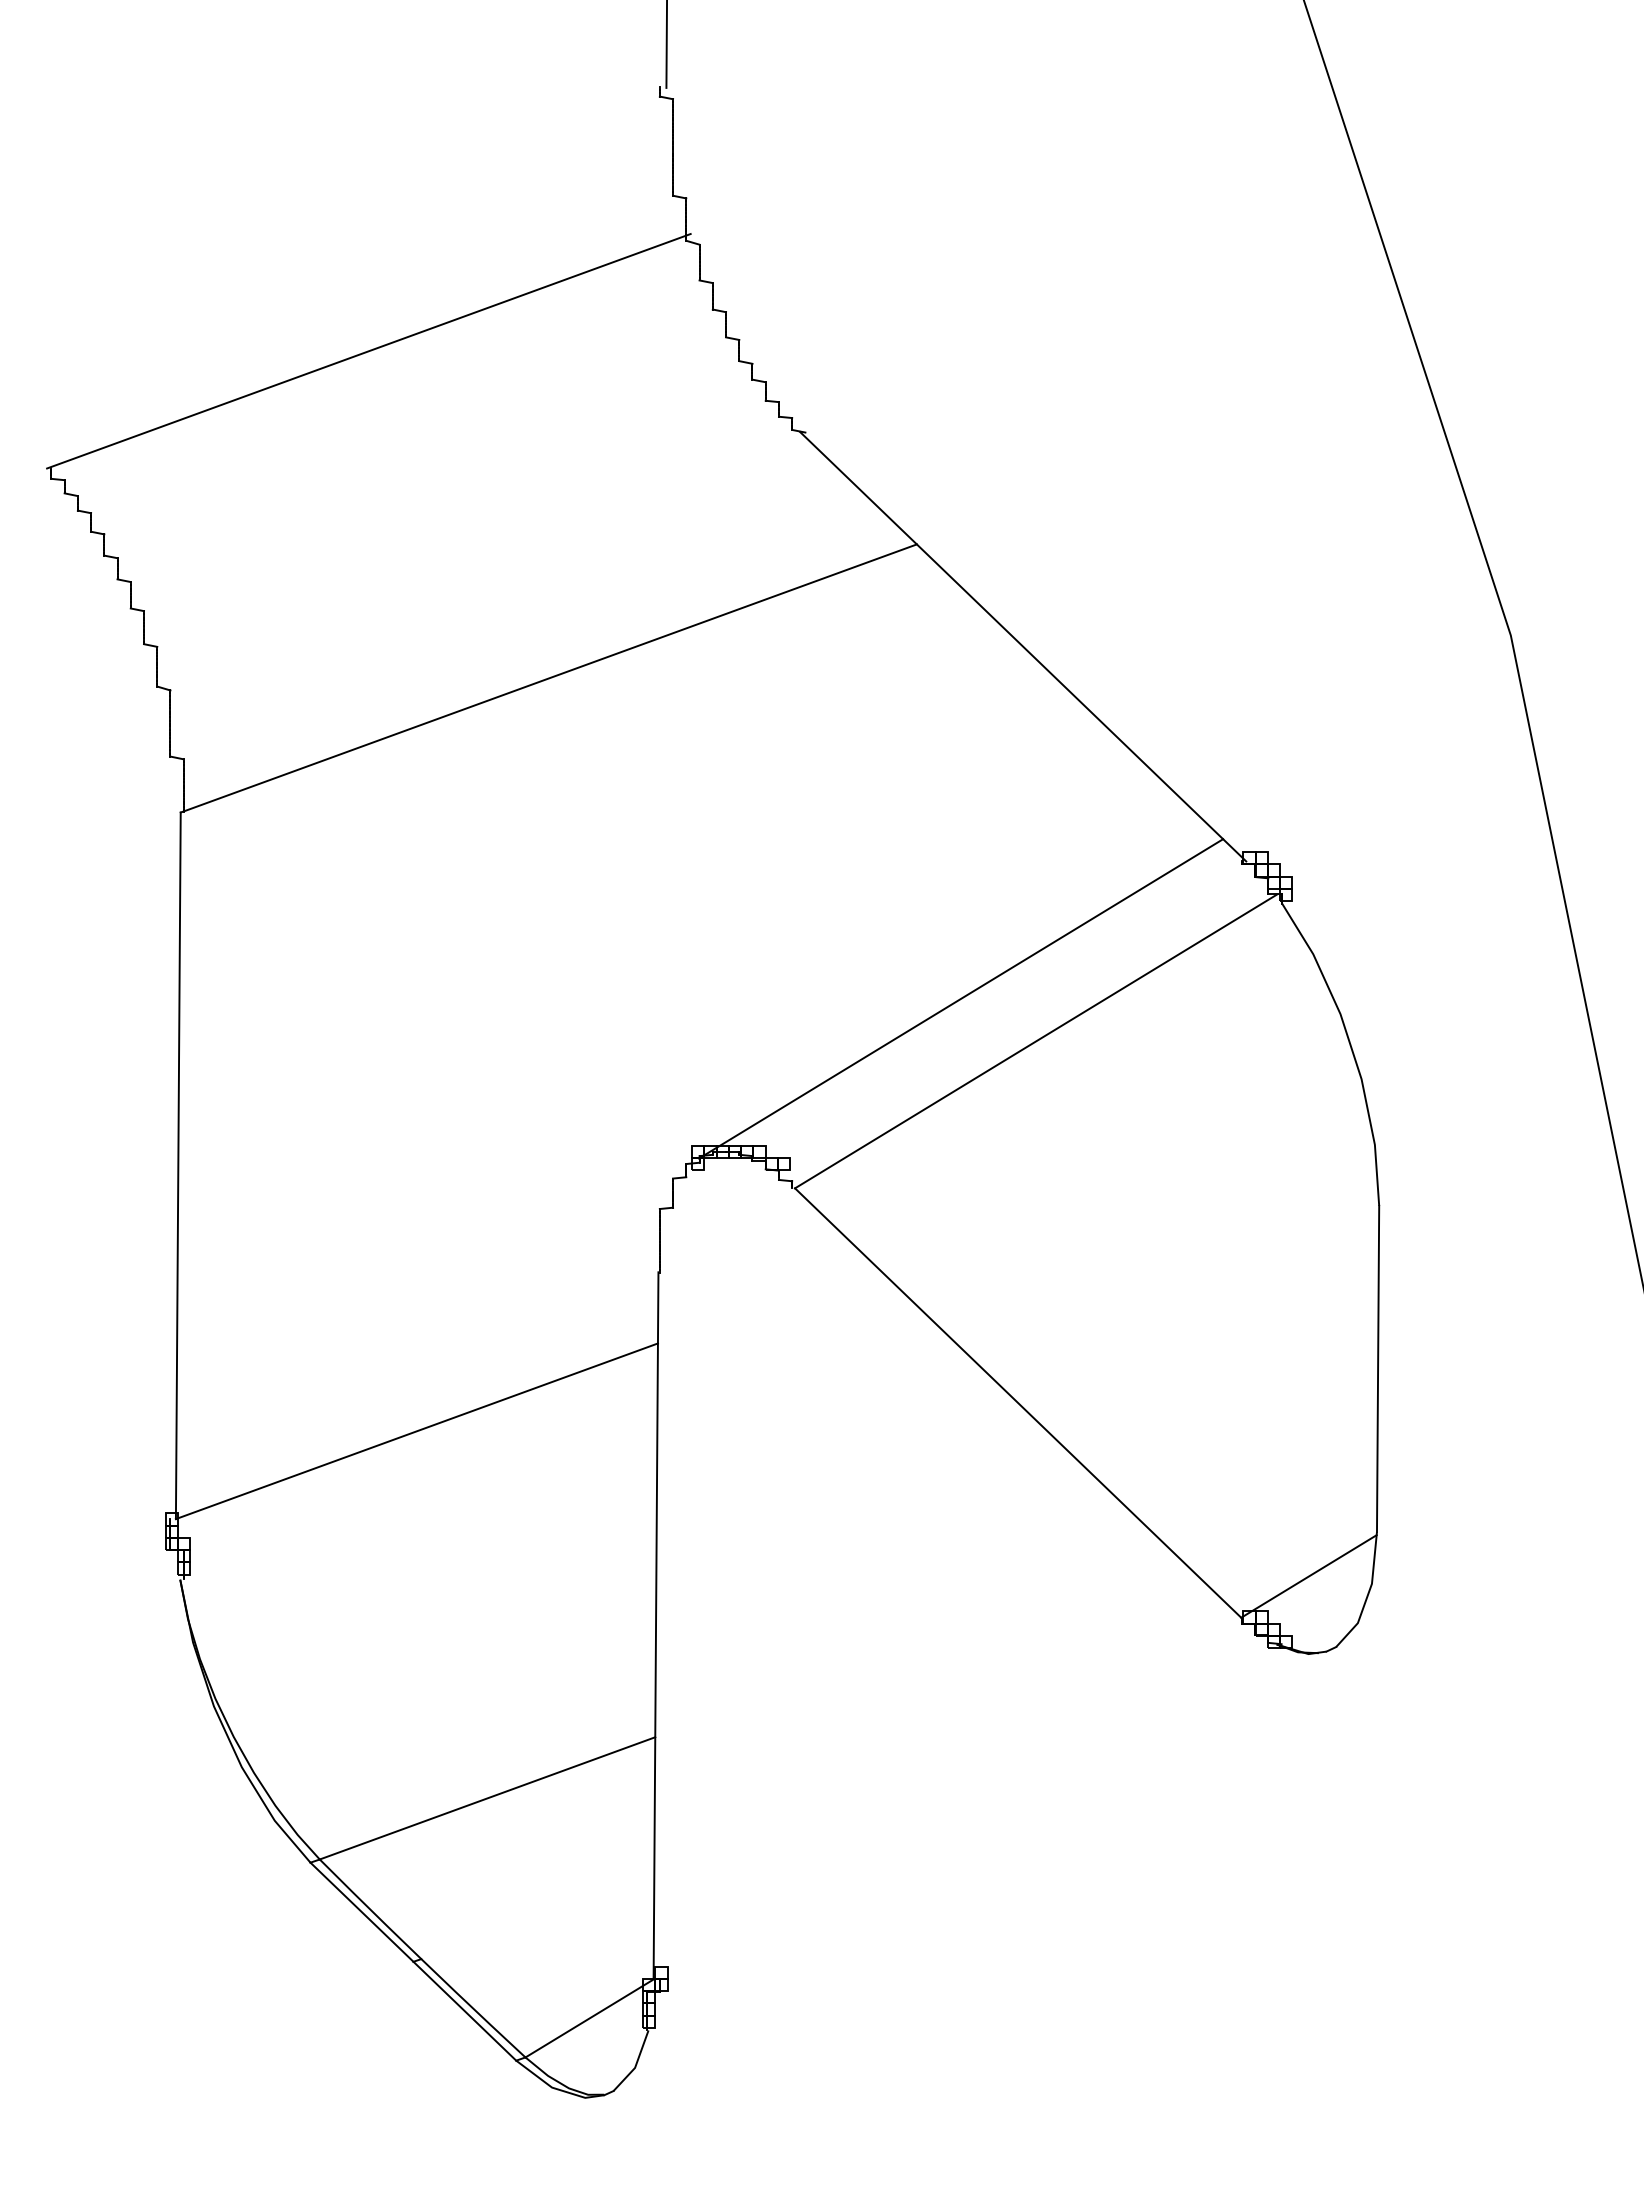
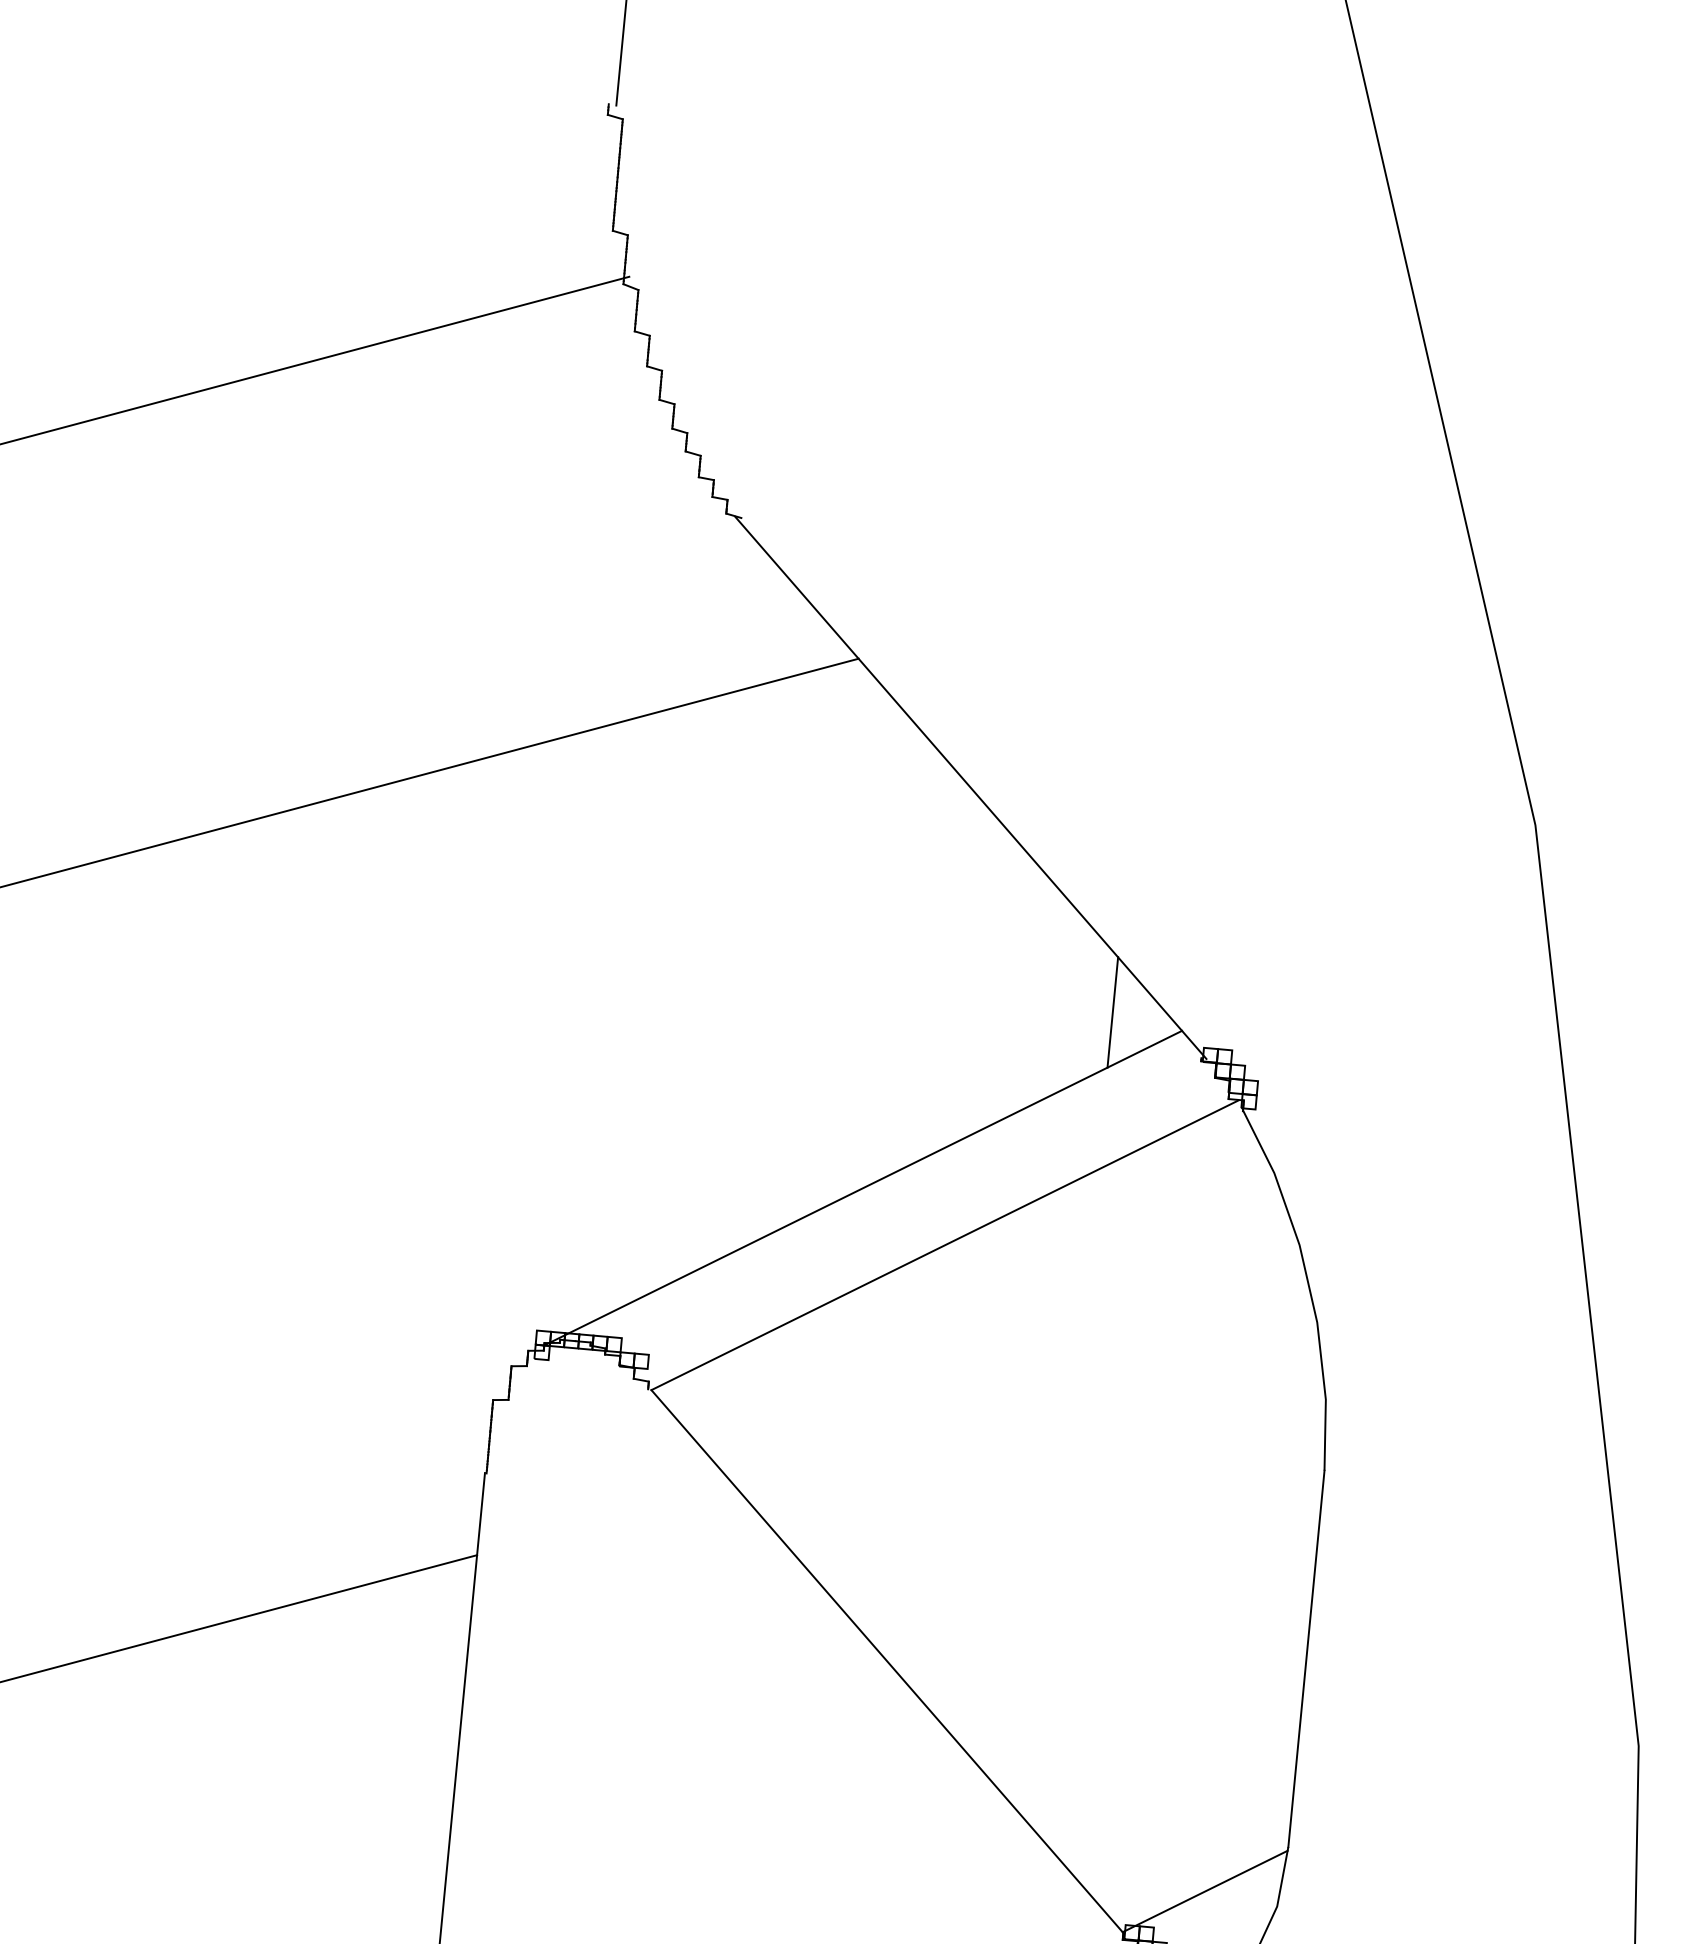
line: (1161, 828) -> (1111, 1012), added

